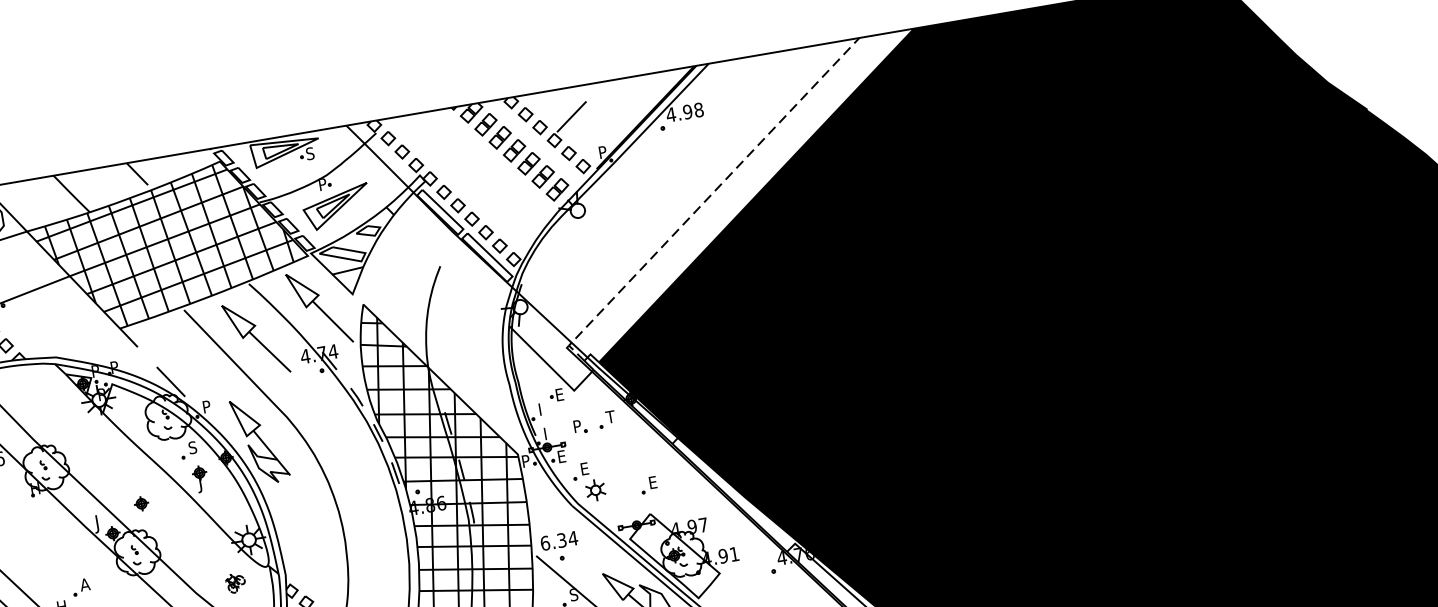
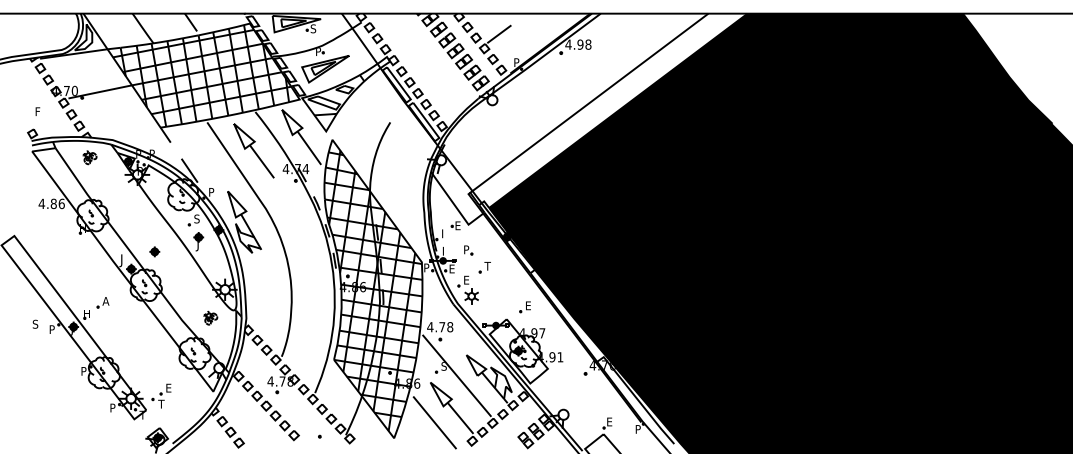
line: (705, 200) -> (582, 108), dashed -> solid
part: (27, 387) -> (89, 157), added
part: (606, 419) -> (484, 267), moved
part: (648, 485) -> (524, 307), moved
text: (559, 541) -> (440, 327), 6.34 -> 4.78

